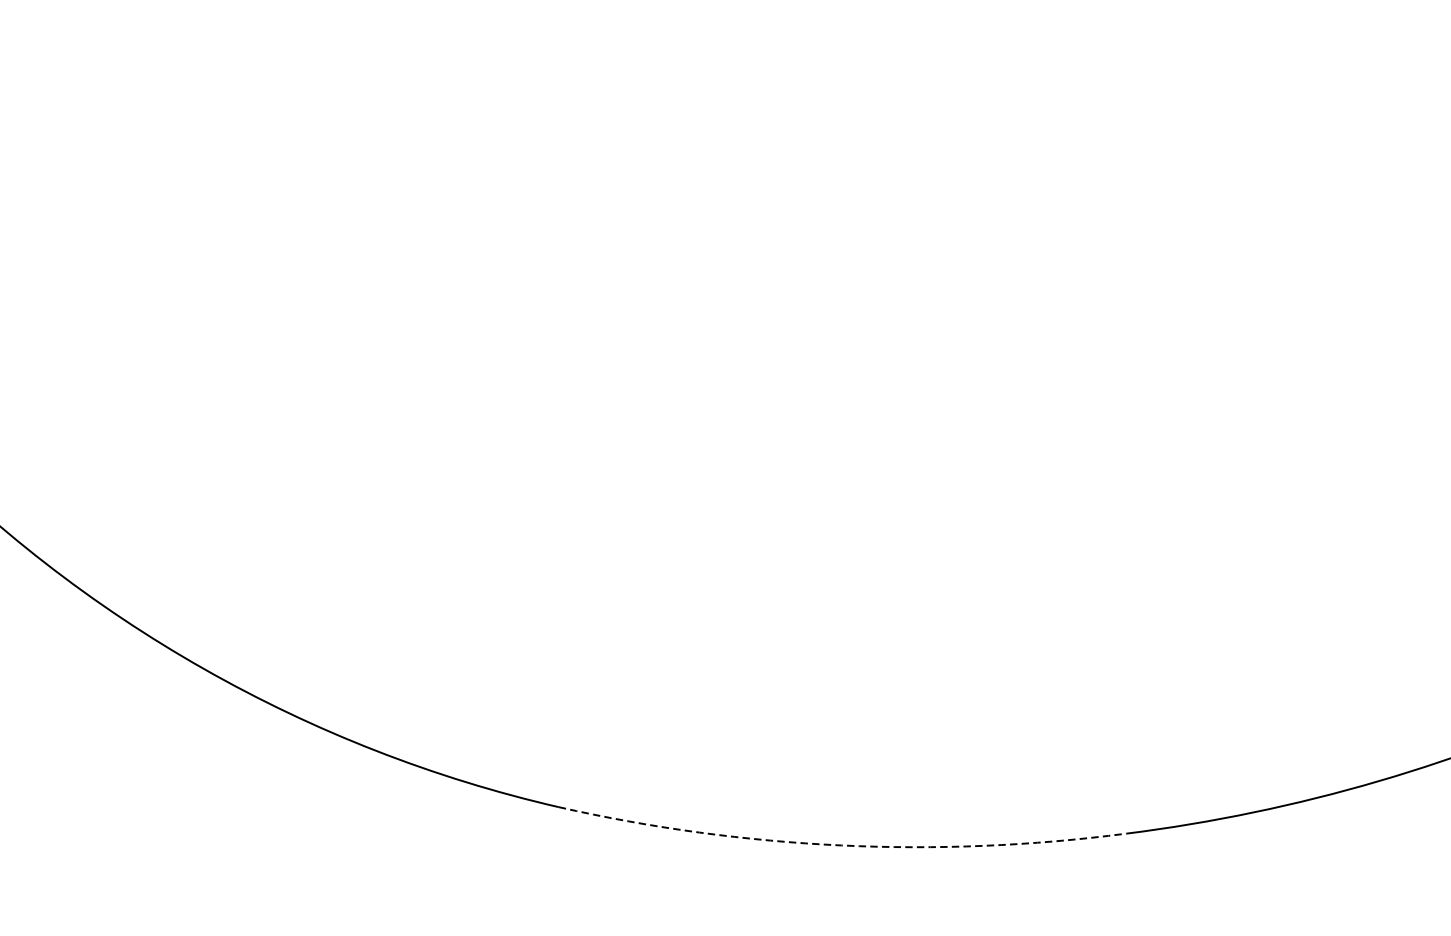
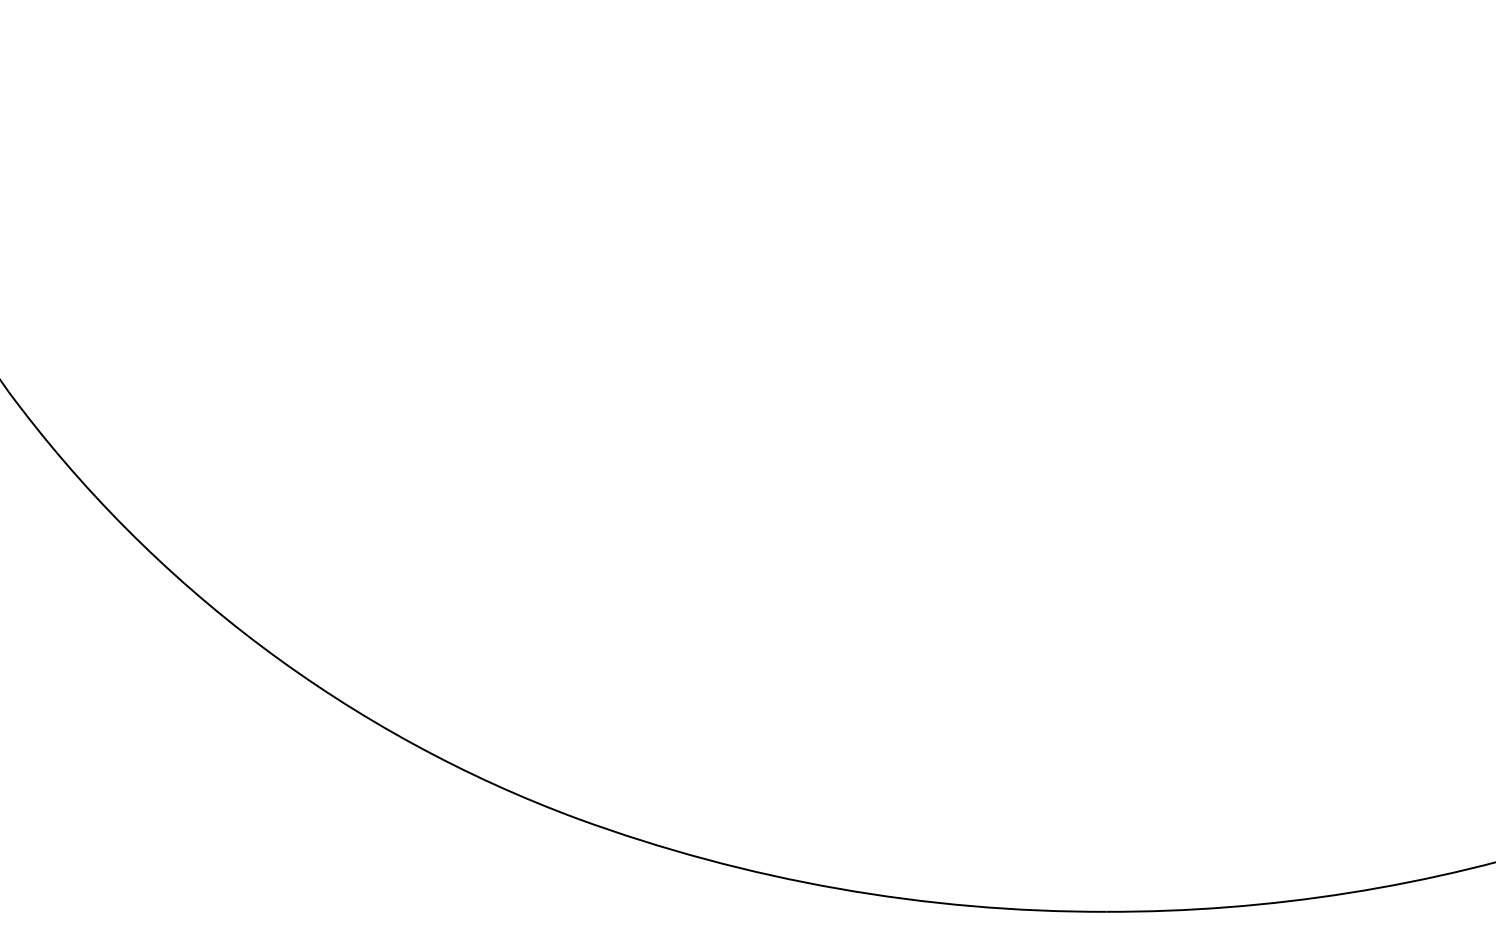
arc: (841, 845) -> (838, 888), dashed -> solid

